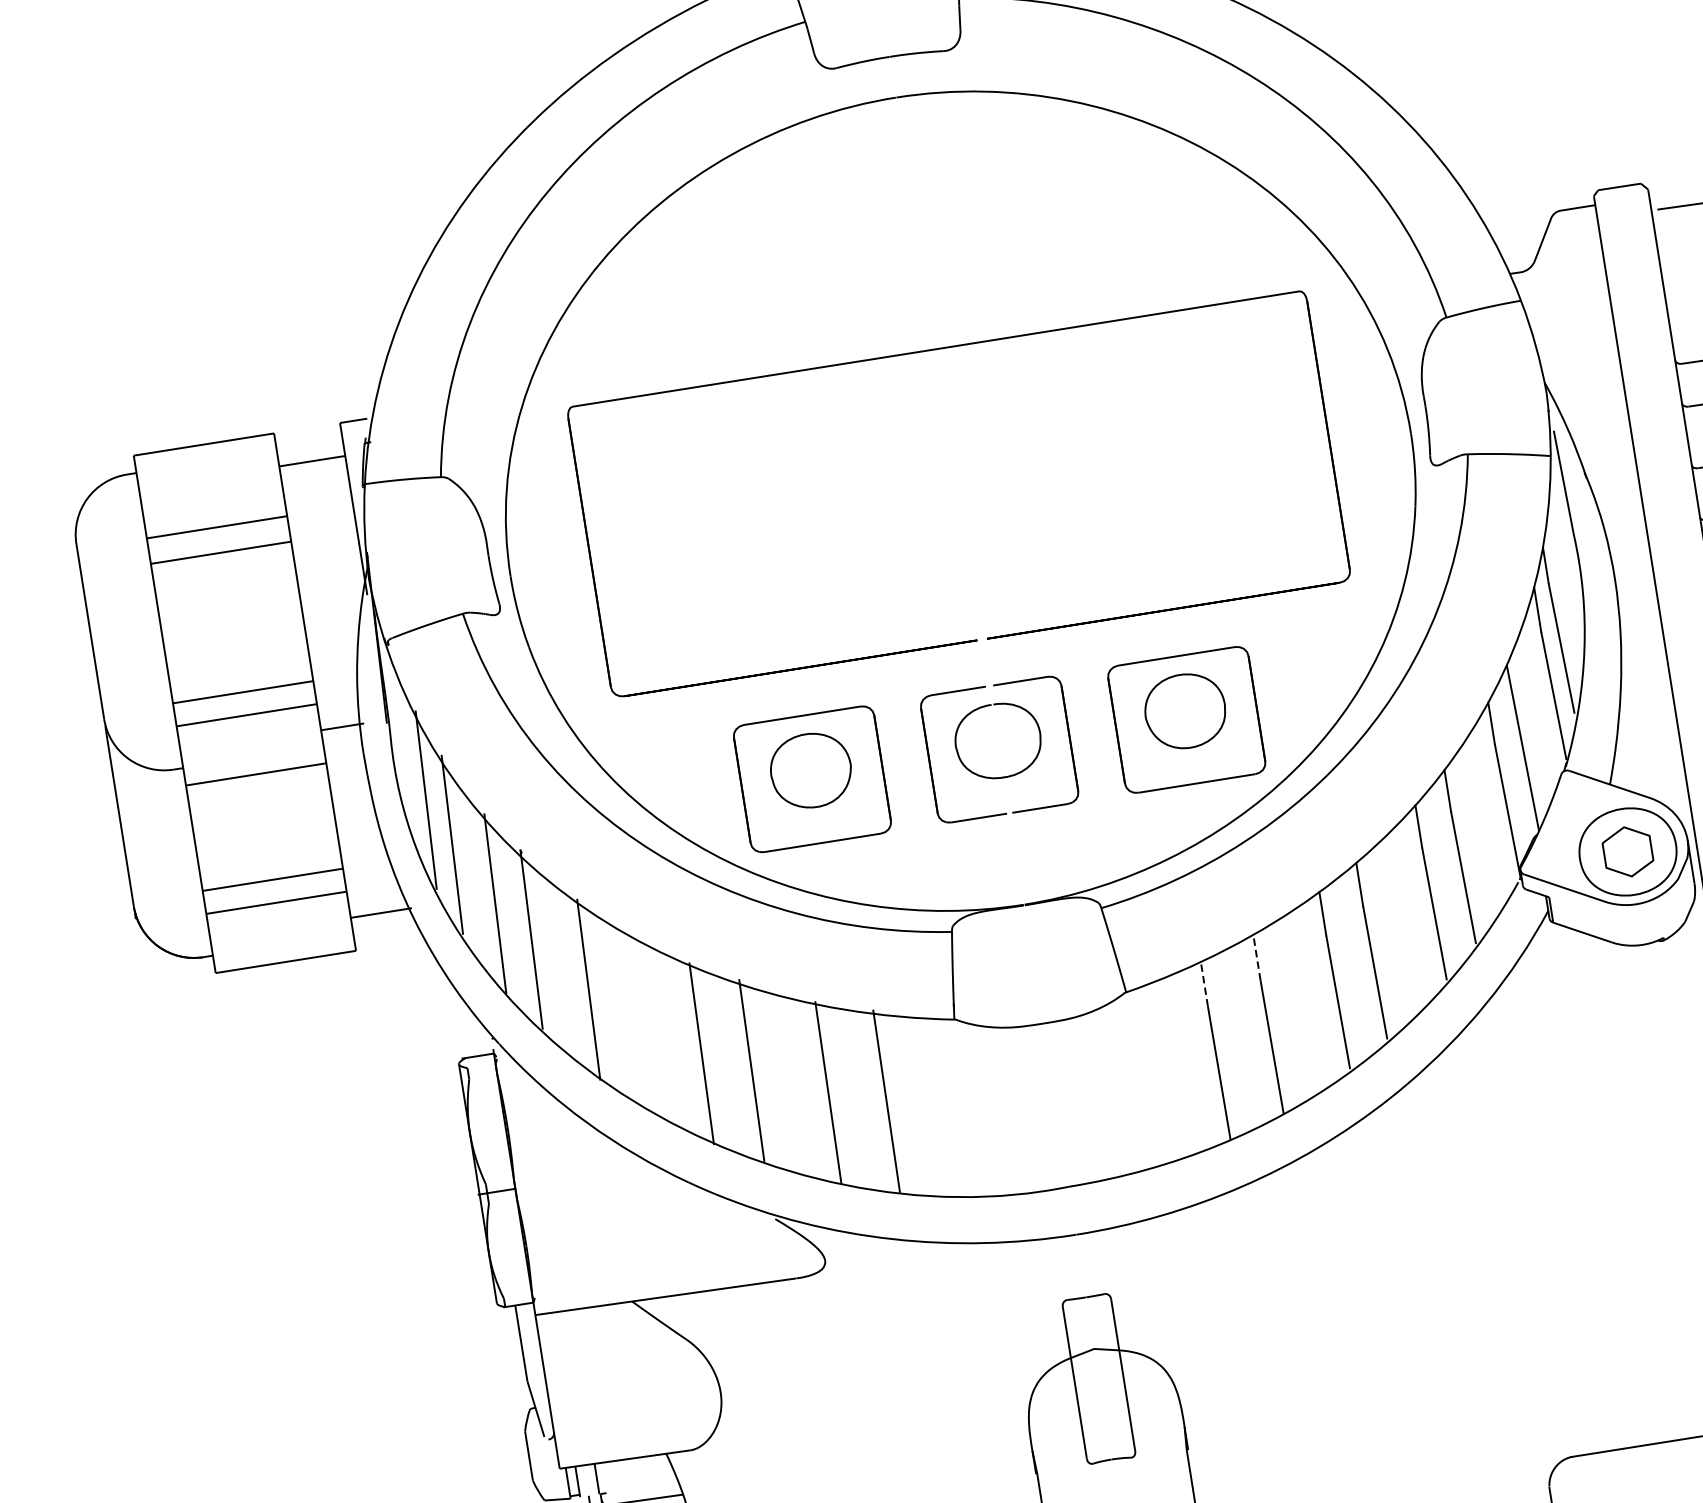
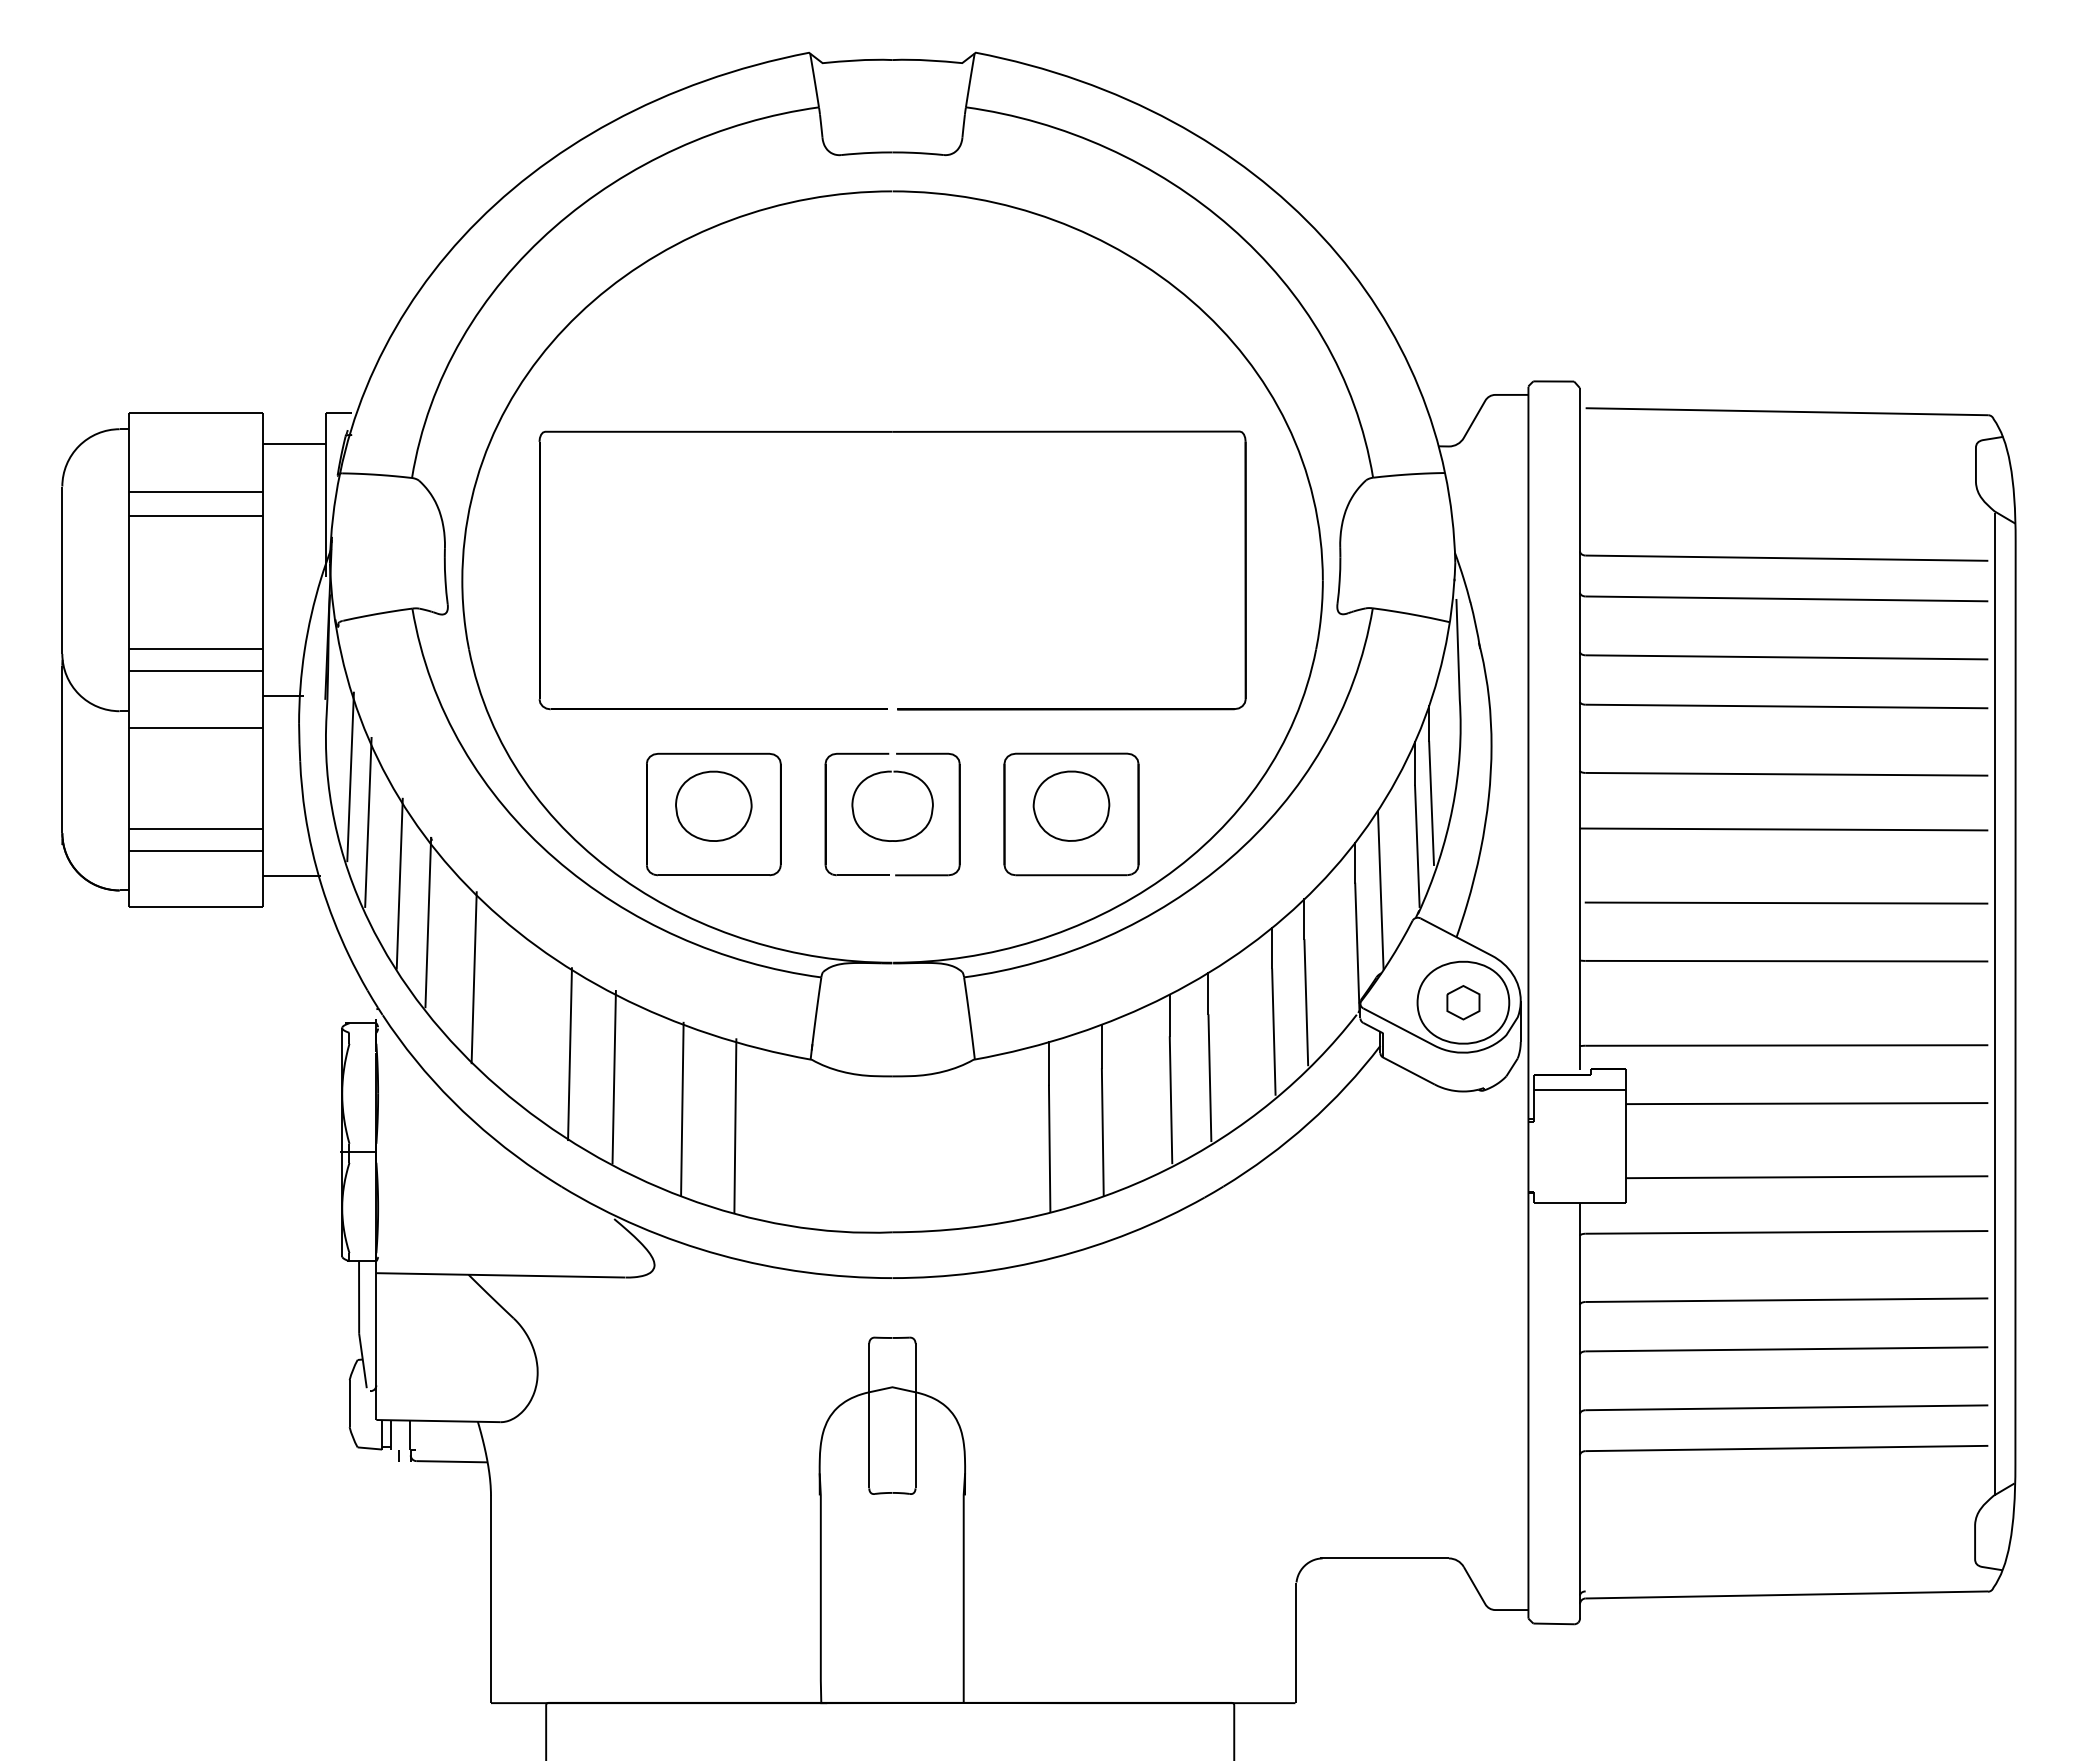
part: (1628, 851) -> (1463, 1002), size x0.71
line: (1256, 957) -> (1101, 1046), dashed -> solid
line: (1203, 983) -> (1048, 1062), dashed -> solid

